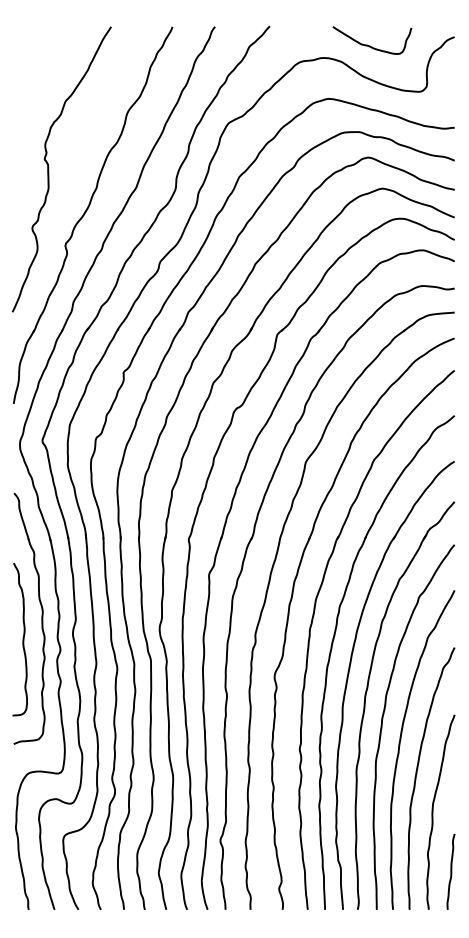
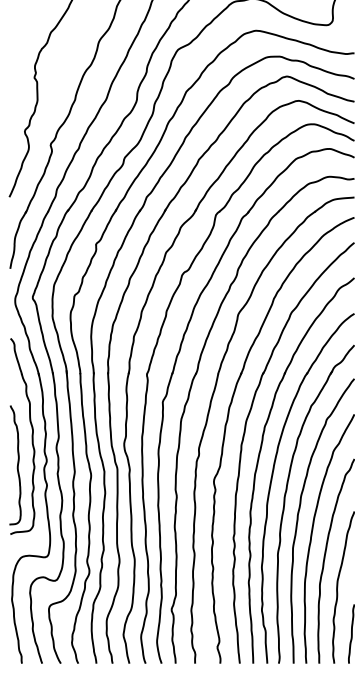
curve: (22, 639) -> (17, 465), moved

